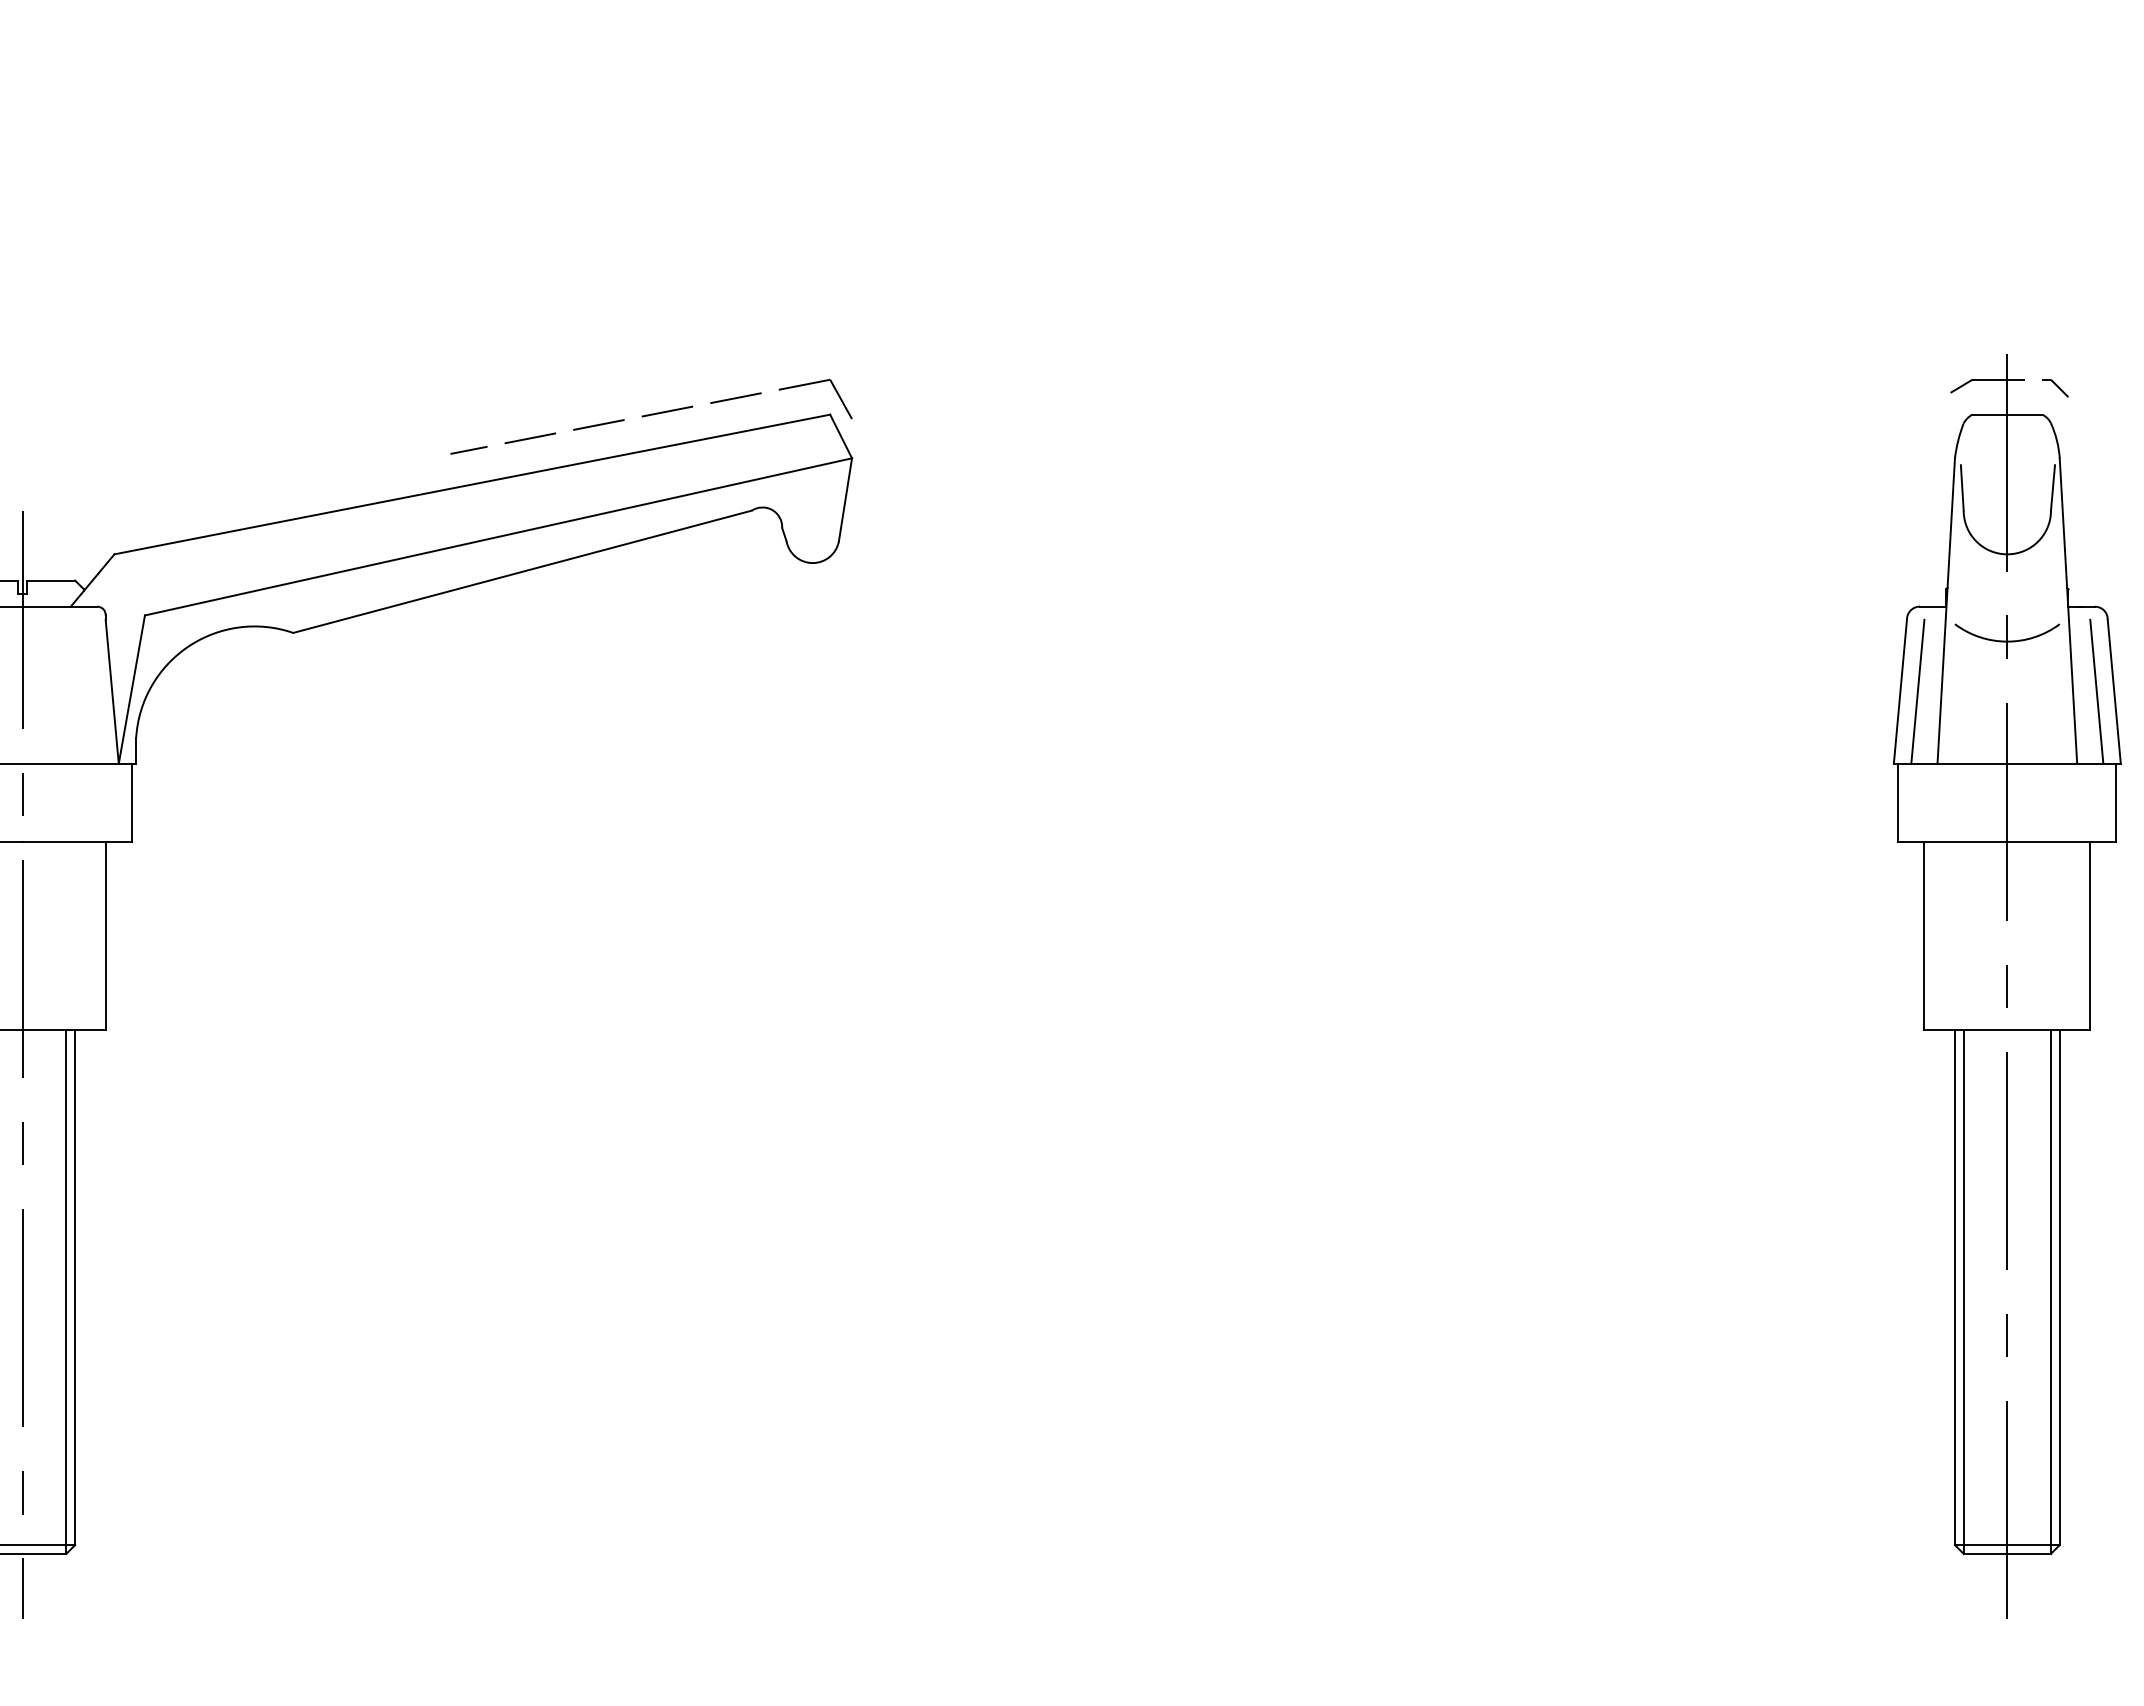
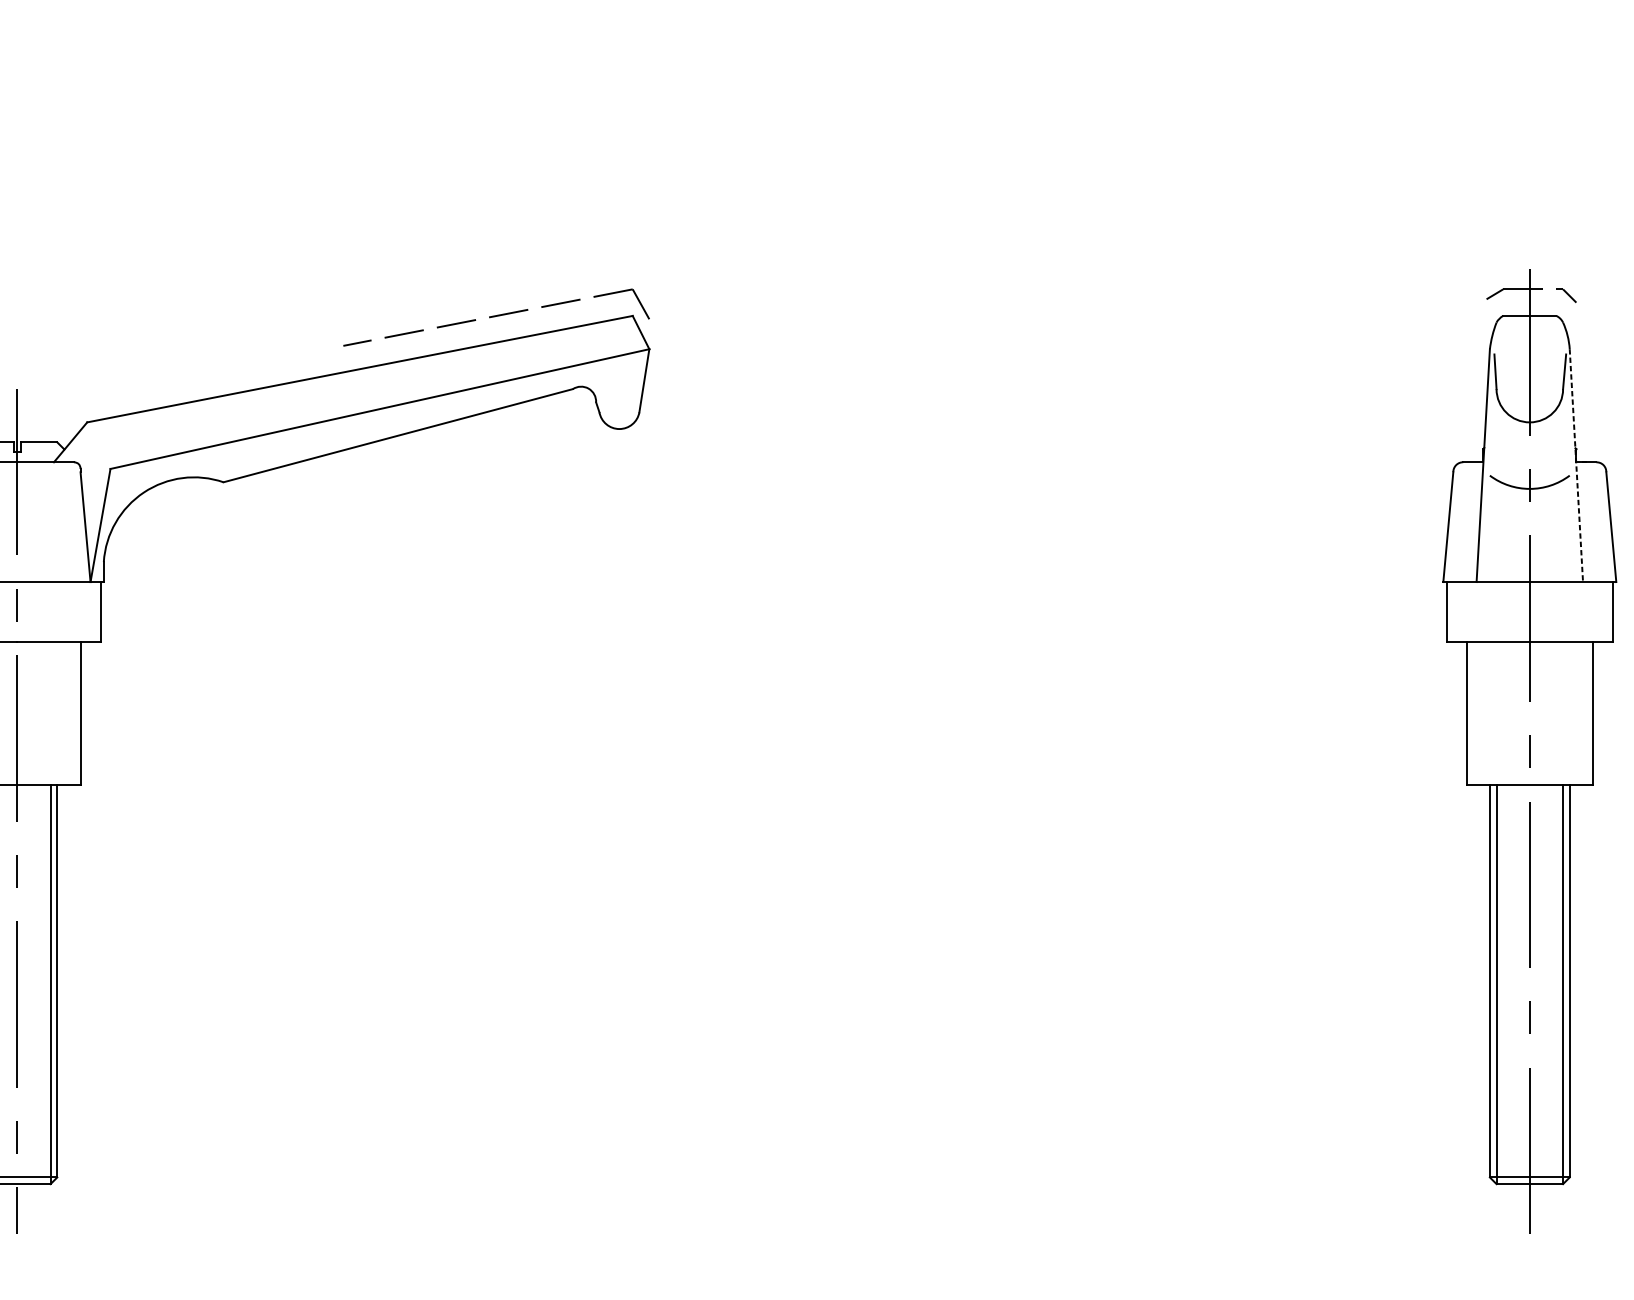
line: (2068, 611) -> (1576, 465), solid -> dashed
line: (1917, 691) -> (1461, 526), removed
line: (2096, 691) -> (1597, 526), removed

